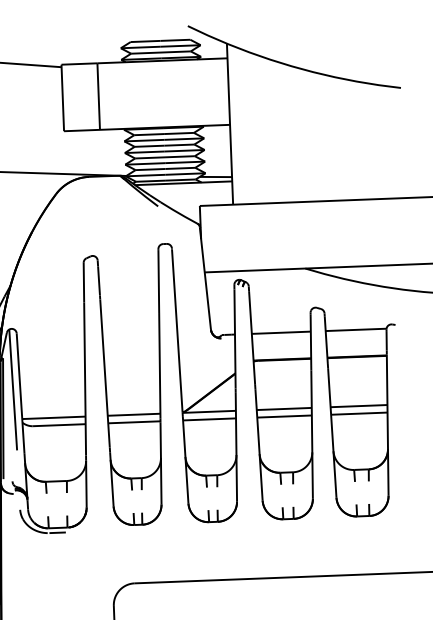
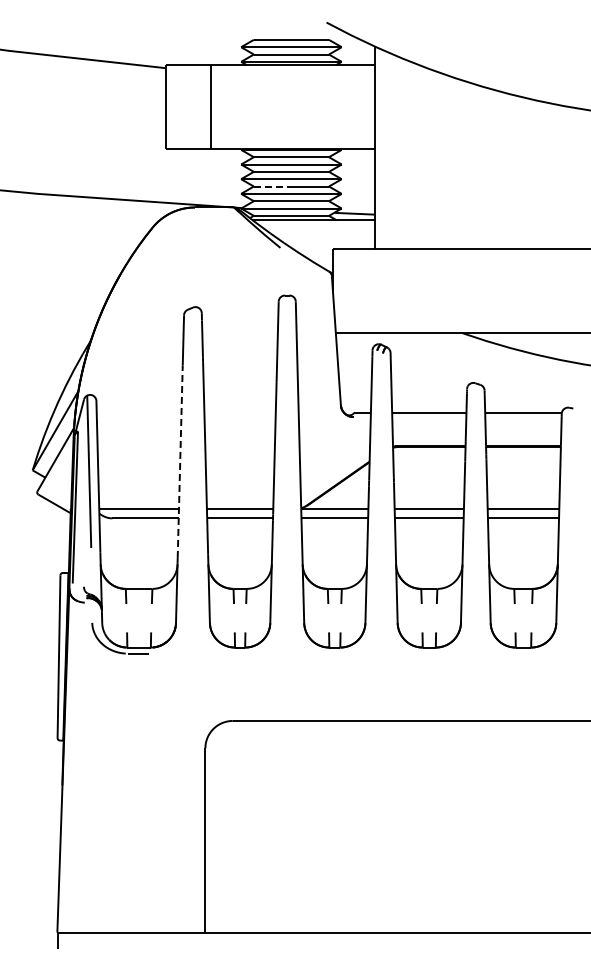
line: (149, 157) -> (272, 186), solid -> dashed
line: (85, 378) -> (180, 461), solid -> dashed

